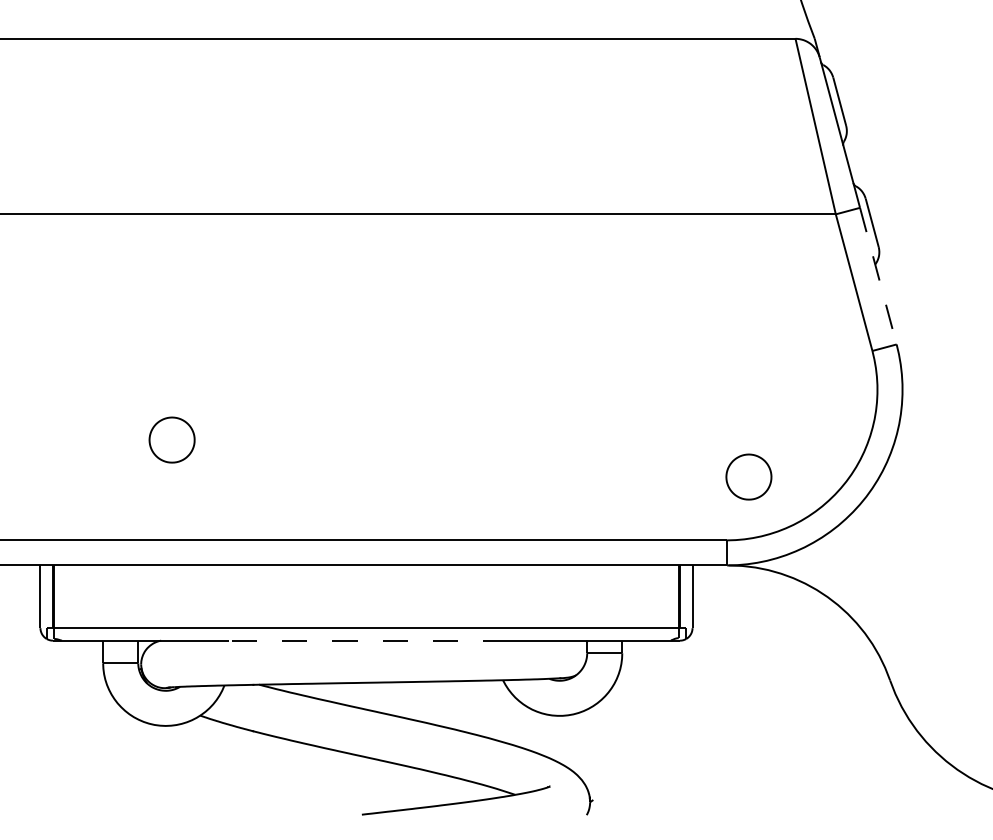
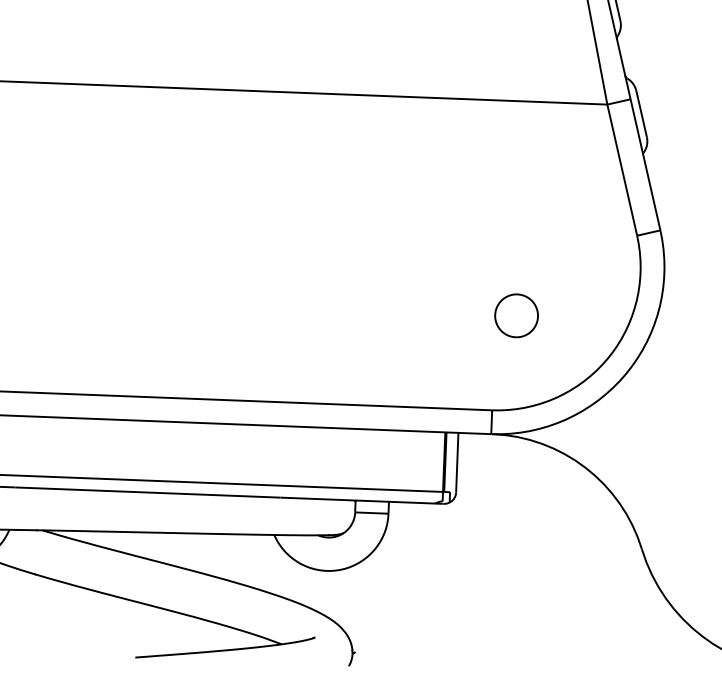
line: (878, 276) -> (645, 165), dashed -> solid
part: (748, 476) -> (516, 315), moved
line: (368, 640) -> (147, 492), dashed -> solid

